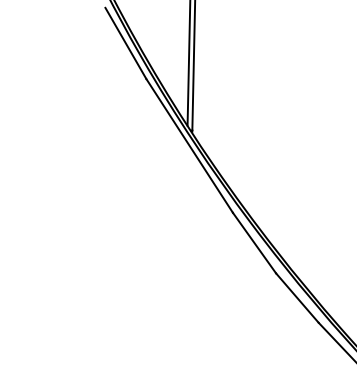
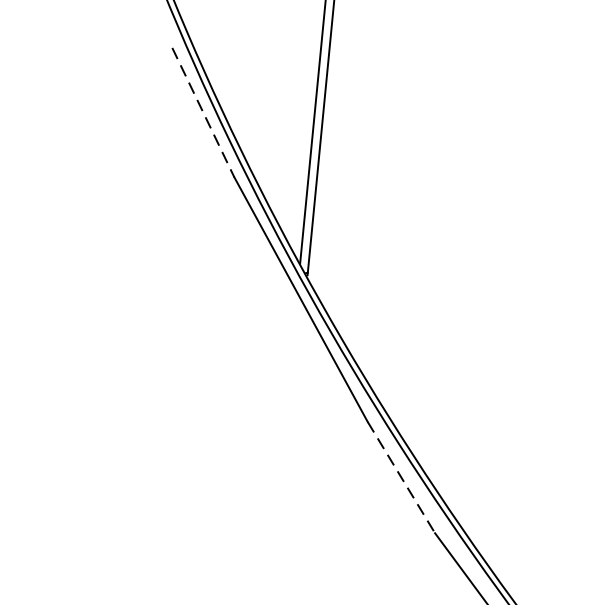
line: (126, 43) -> (204, 112), solid -> dashed
line: (254, 243) -> (401, 478), solid -> dashed

